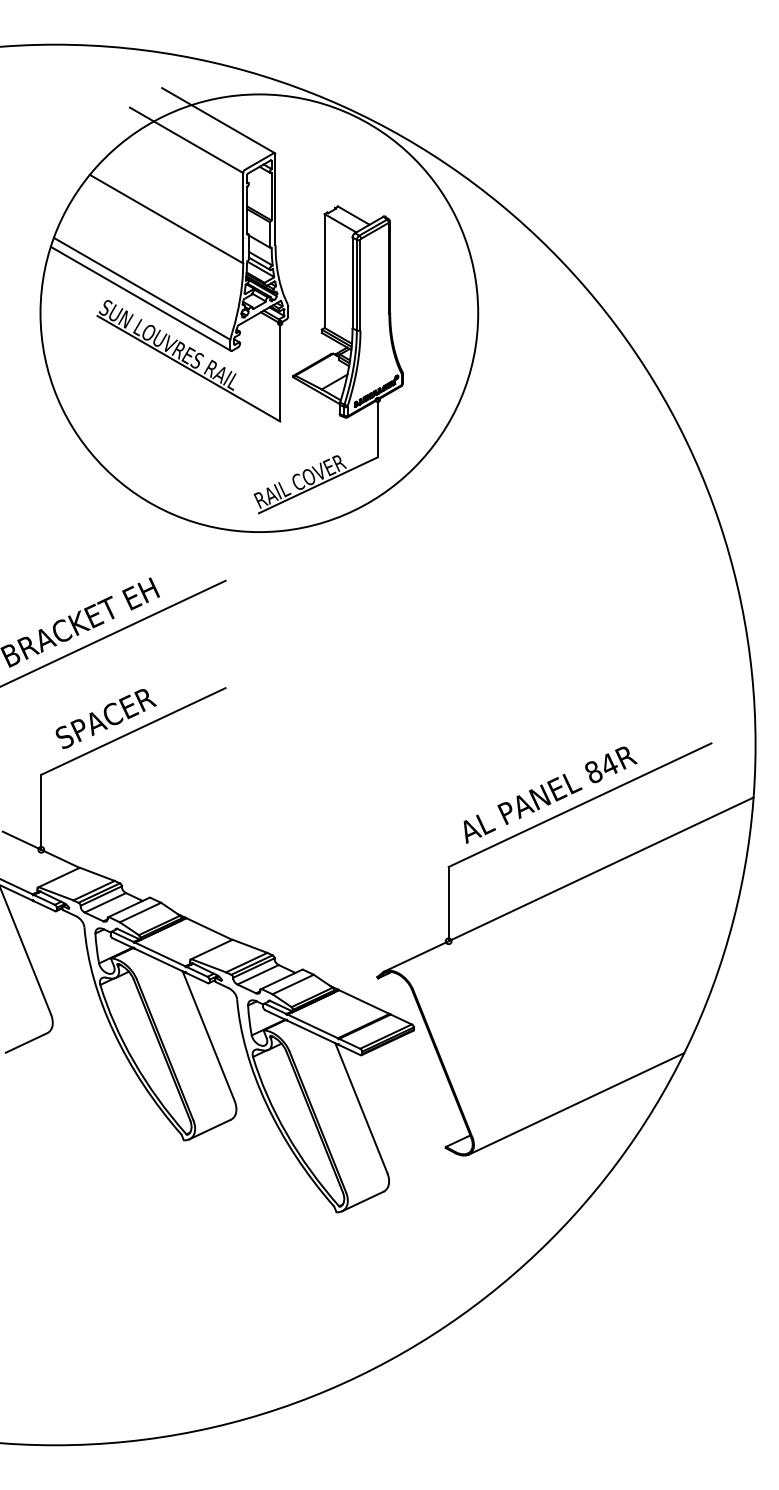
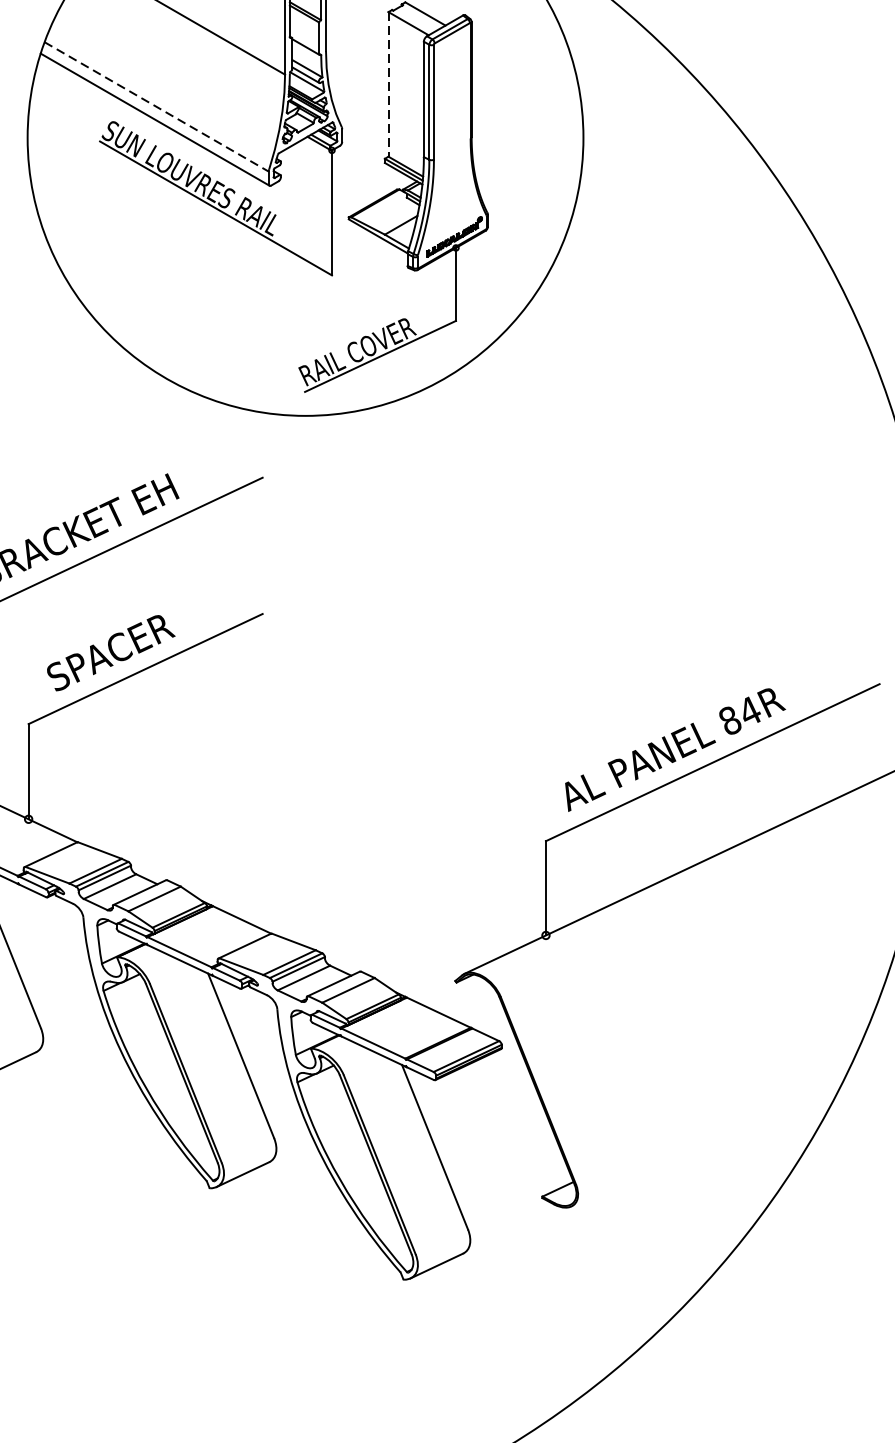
line: (324, 271) -> (388, 84), solid -> dashed
line: (142, 288) -> (157, 106), solid -> dashed
line: (576, 1103) -> (708, 1141), removed

